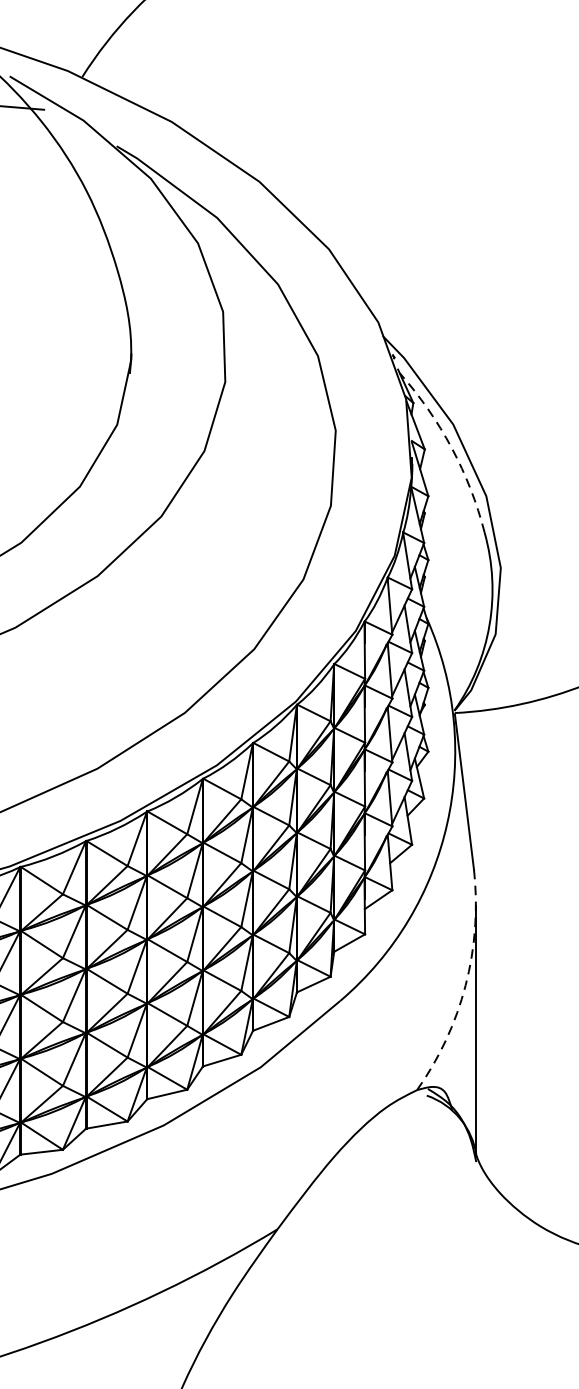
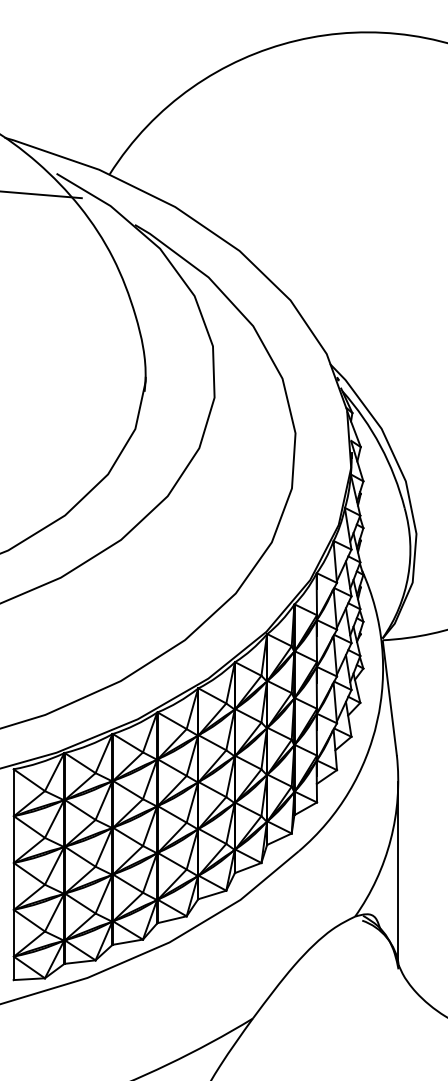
arc: (451, 448) -> (380, 446), dashed -> solid
arc: (465, 984) -> (390, 839), dashed -> solid

